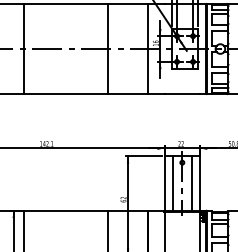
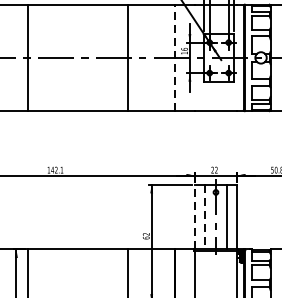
line: (148, 49) -> (175, 58), solid -> dashed
line: (164, 183) -> (194, 217), solid -> dashed
line: (172, 184) -> (204, 218), solid -> dashed

